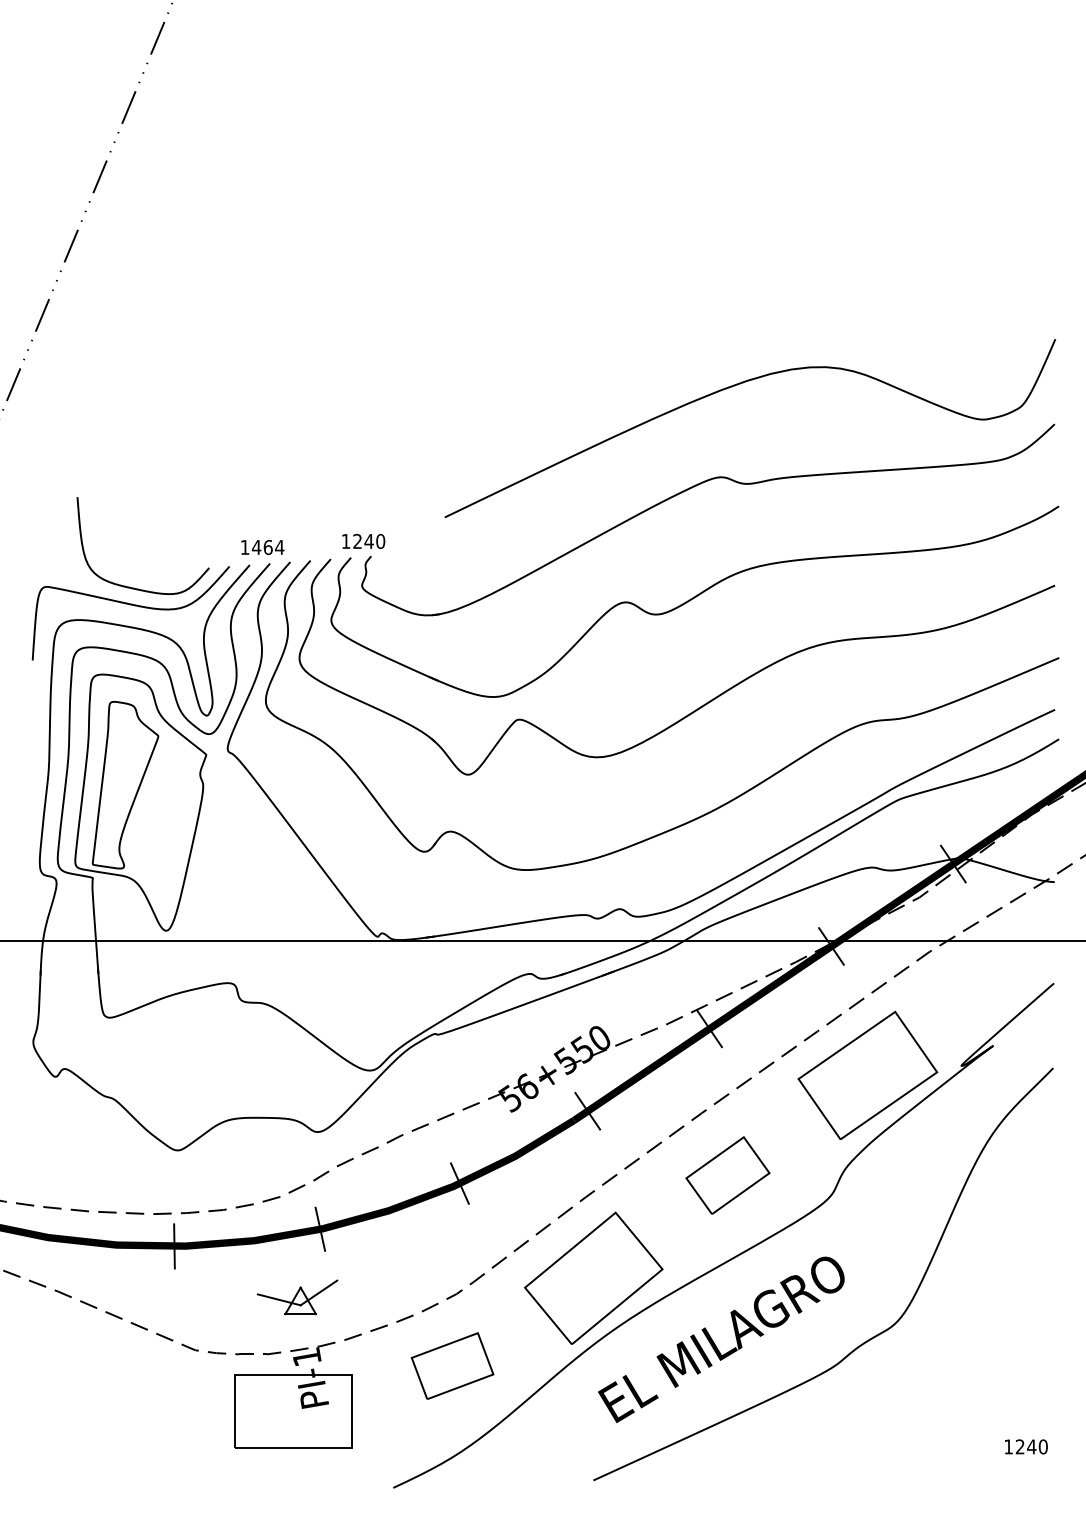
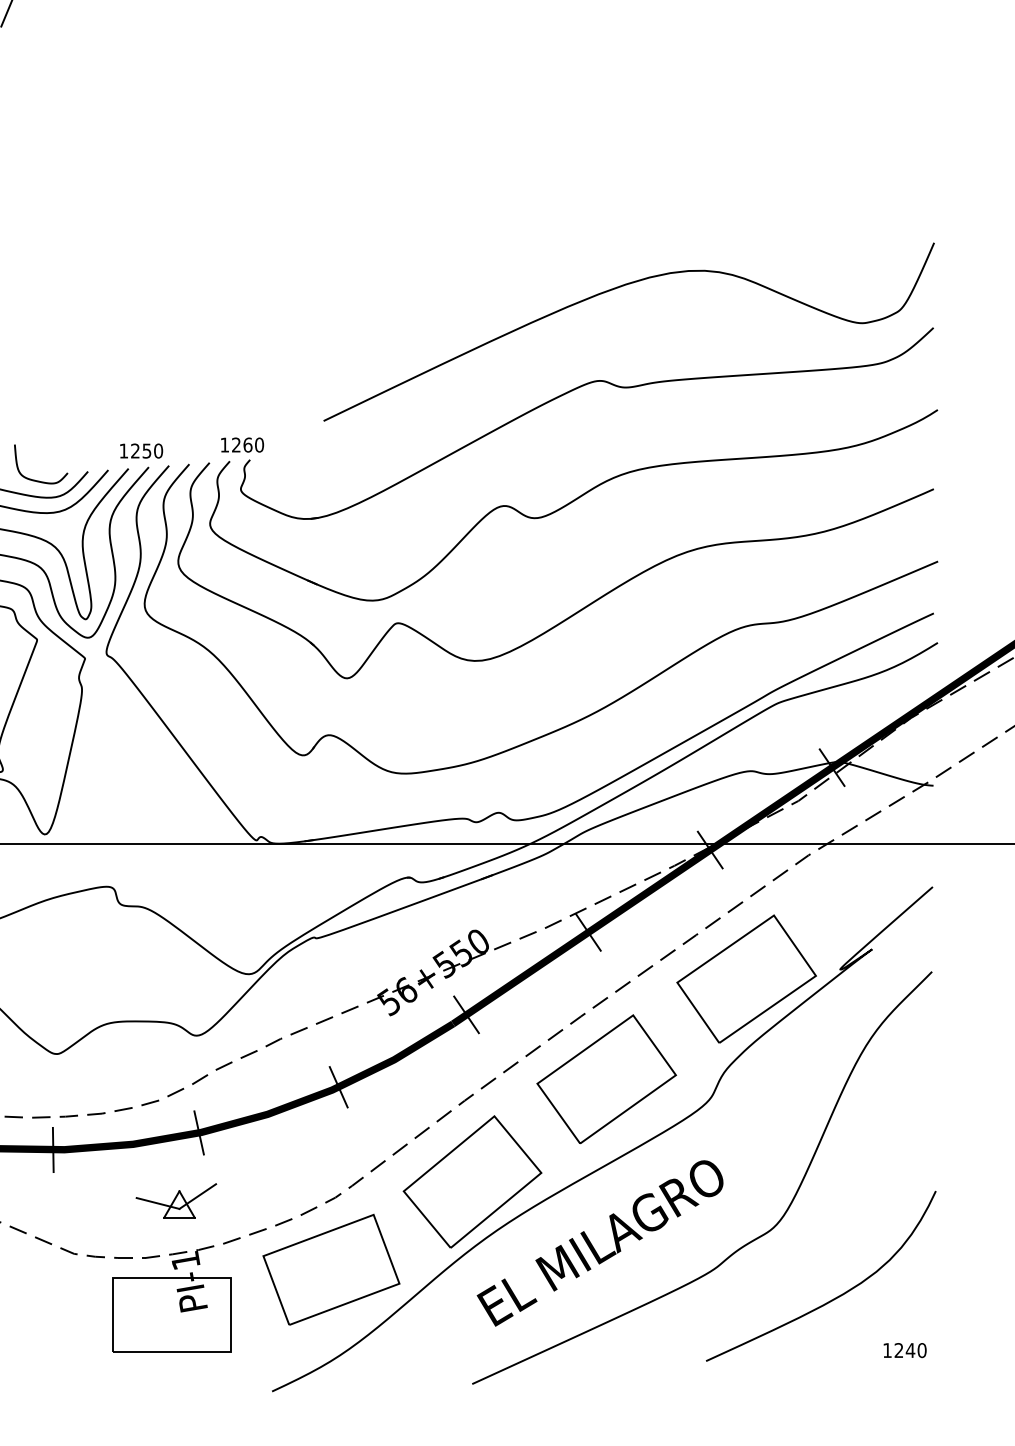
text: (368, 541) -> (247, 445), 1240 -> 1260
text: (267, 546) -> (146, 450), 1464 -> 1250
curve: (158, 576) -> (37, 480), added
part: (727, 1175) -> (606, 1079), size x1.67
part: (452, 1365) -> (331, 1269), size x1.67
curve: (953, 1395) -> (832, 1299), added

